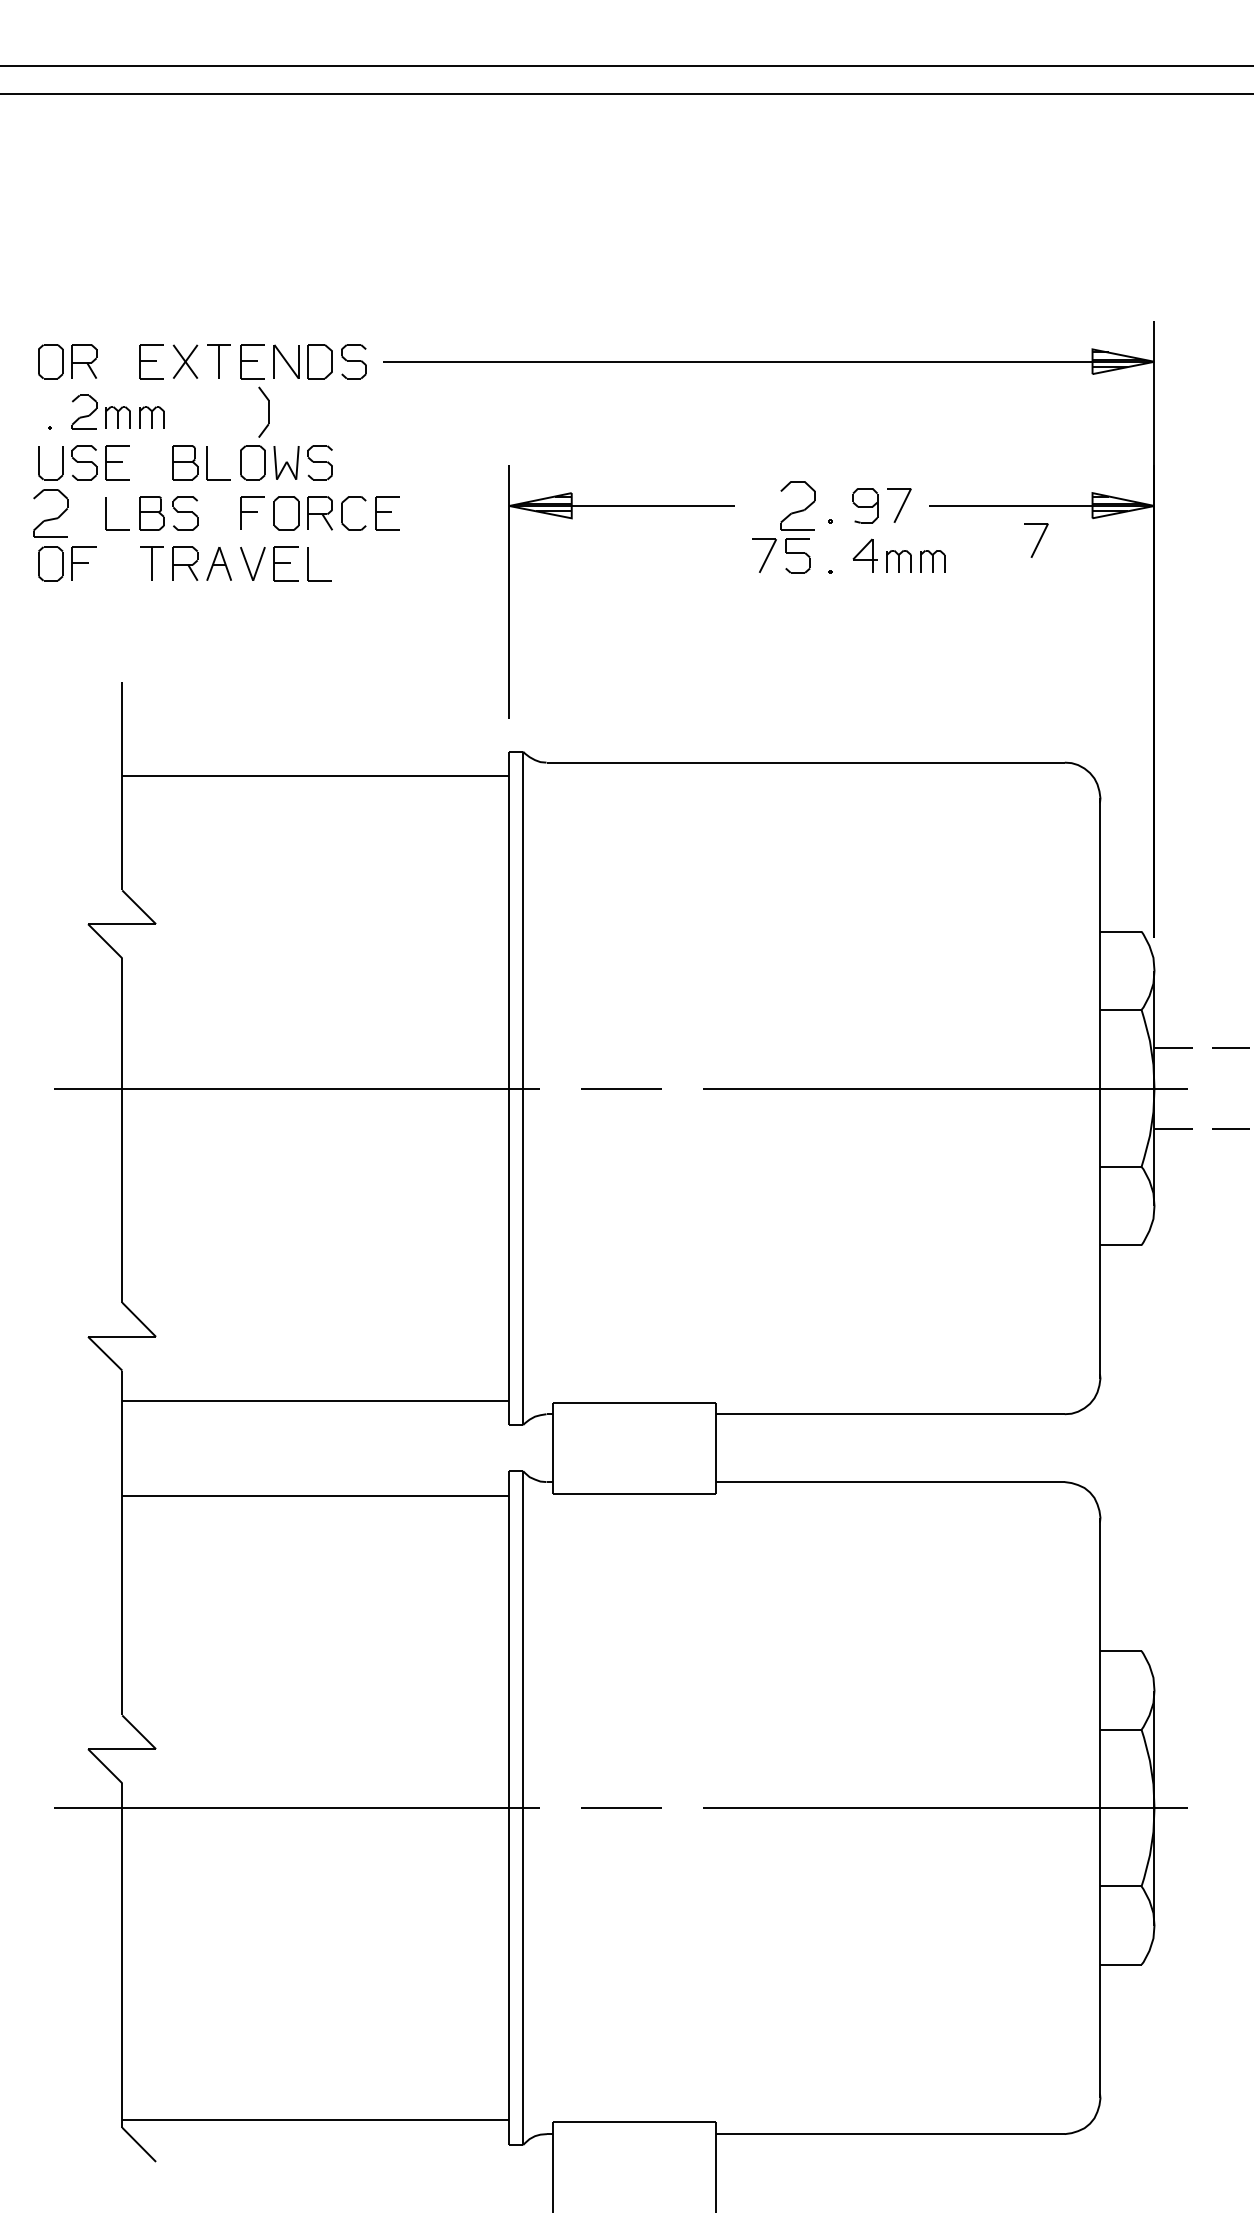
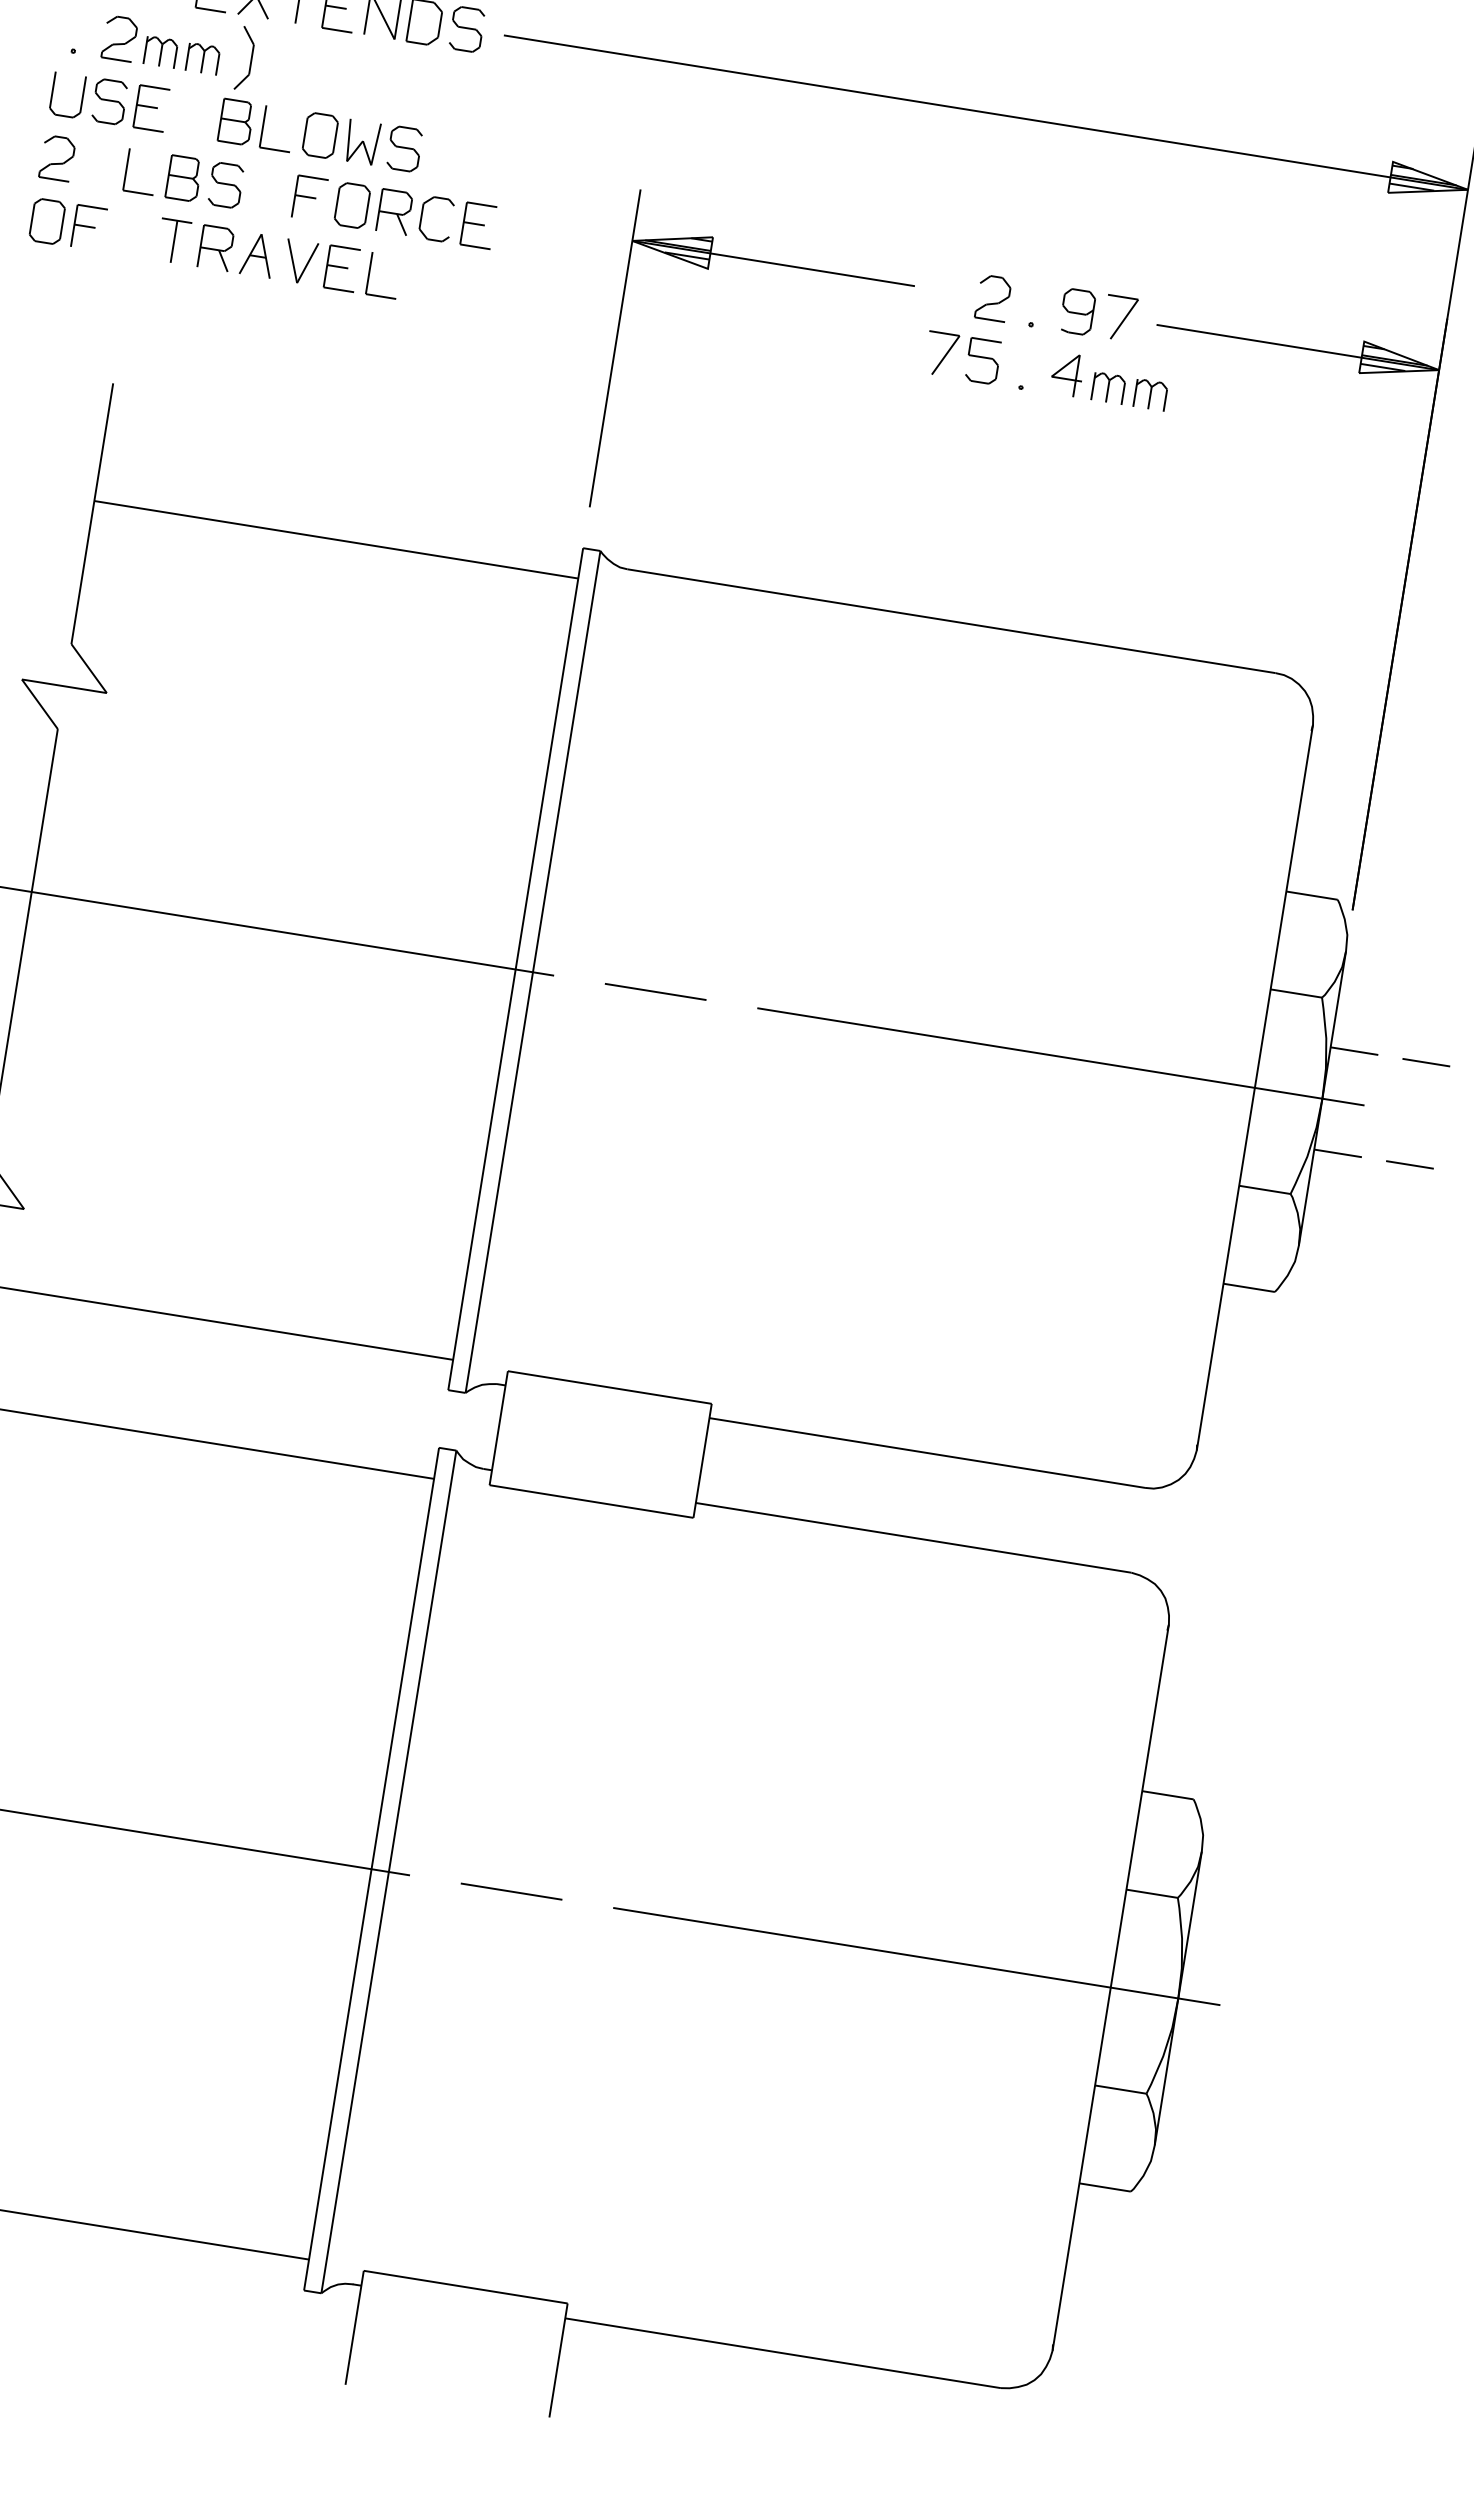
part: (263, 411) -> (245, 57), moved
part: (797, 505) -> (992, 298), size x0.71
part: (50, 513) -> (57, 158), size x0.71
part: (1036, 540) -> (1284, 389), removed

